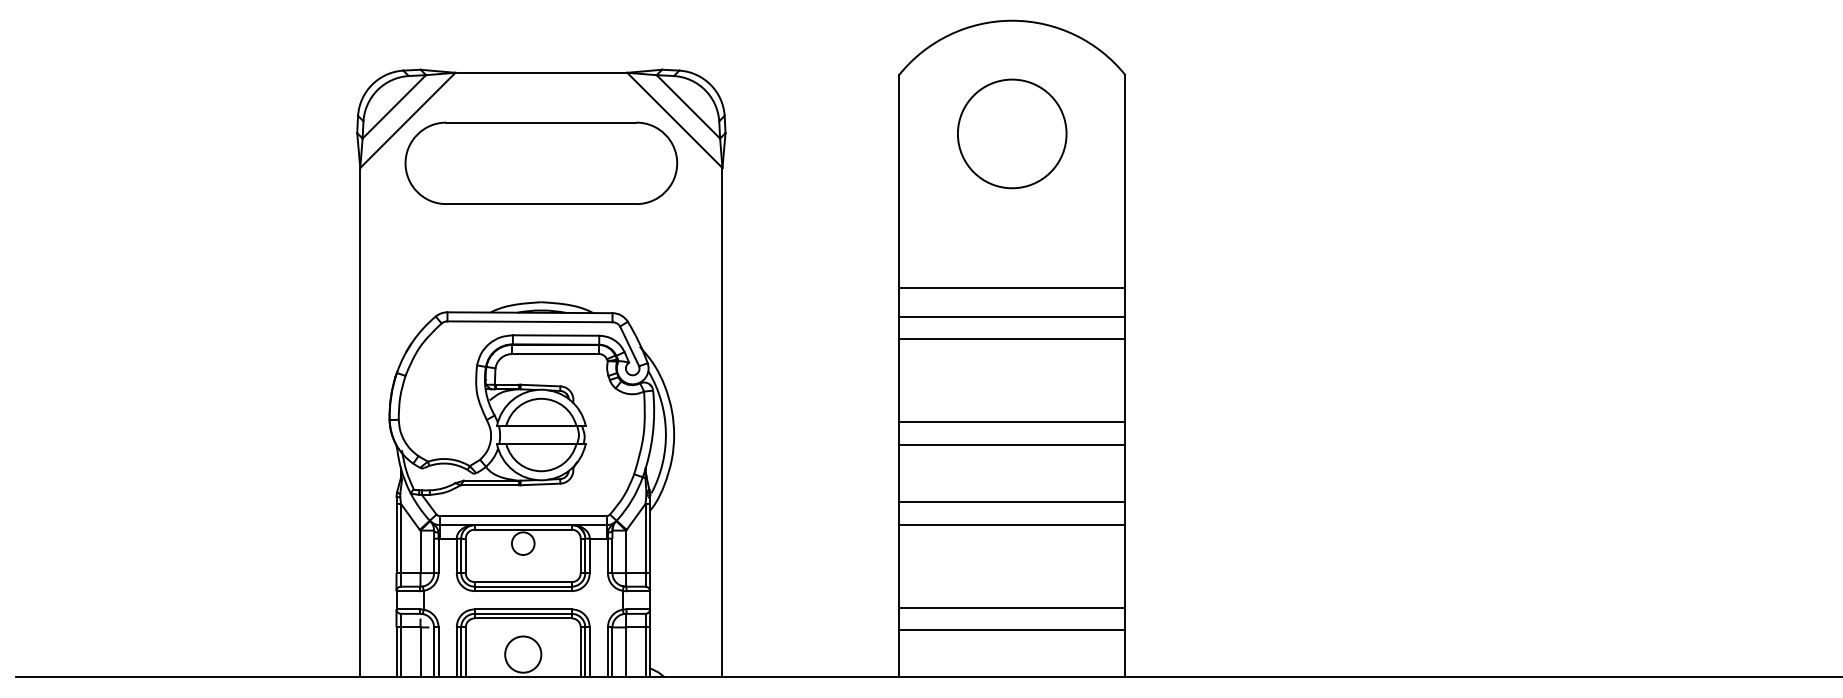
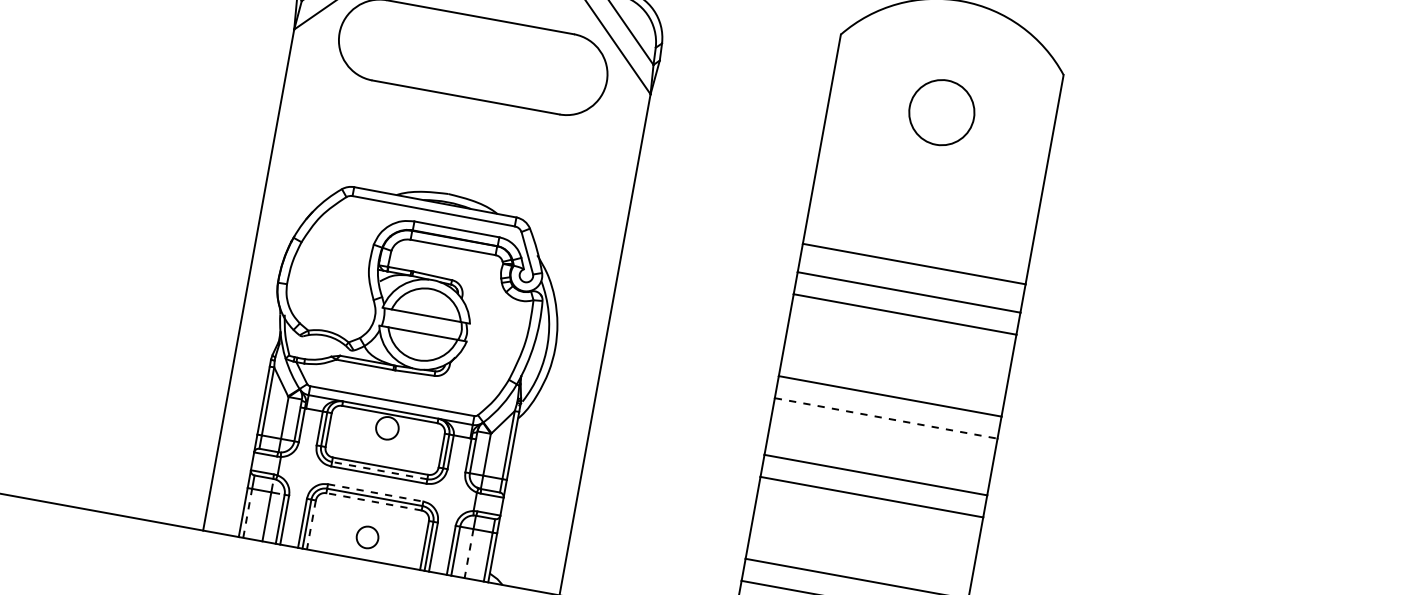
circle: (1012, 133) -> (942, 112), size x0.6
line: (1012, 444) -> (886, 418), solid -> dashed
line: (522, 586) -> (378, 470), solid -> dashed
line: (523, 609) -> (375, 493), solid -> dashed
line: (522, 618) -> (373, 501), solid -> dashed
line: (401, 652) -> (248, 513), solid -> dashed
line: (465, 652) -> (311, 525), solid -> dashed
line: (626, 652) -> (469, 553), solid -> dashed
circle: (523, 654) -> (367, 537), size x0.6

